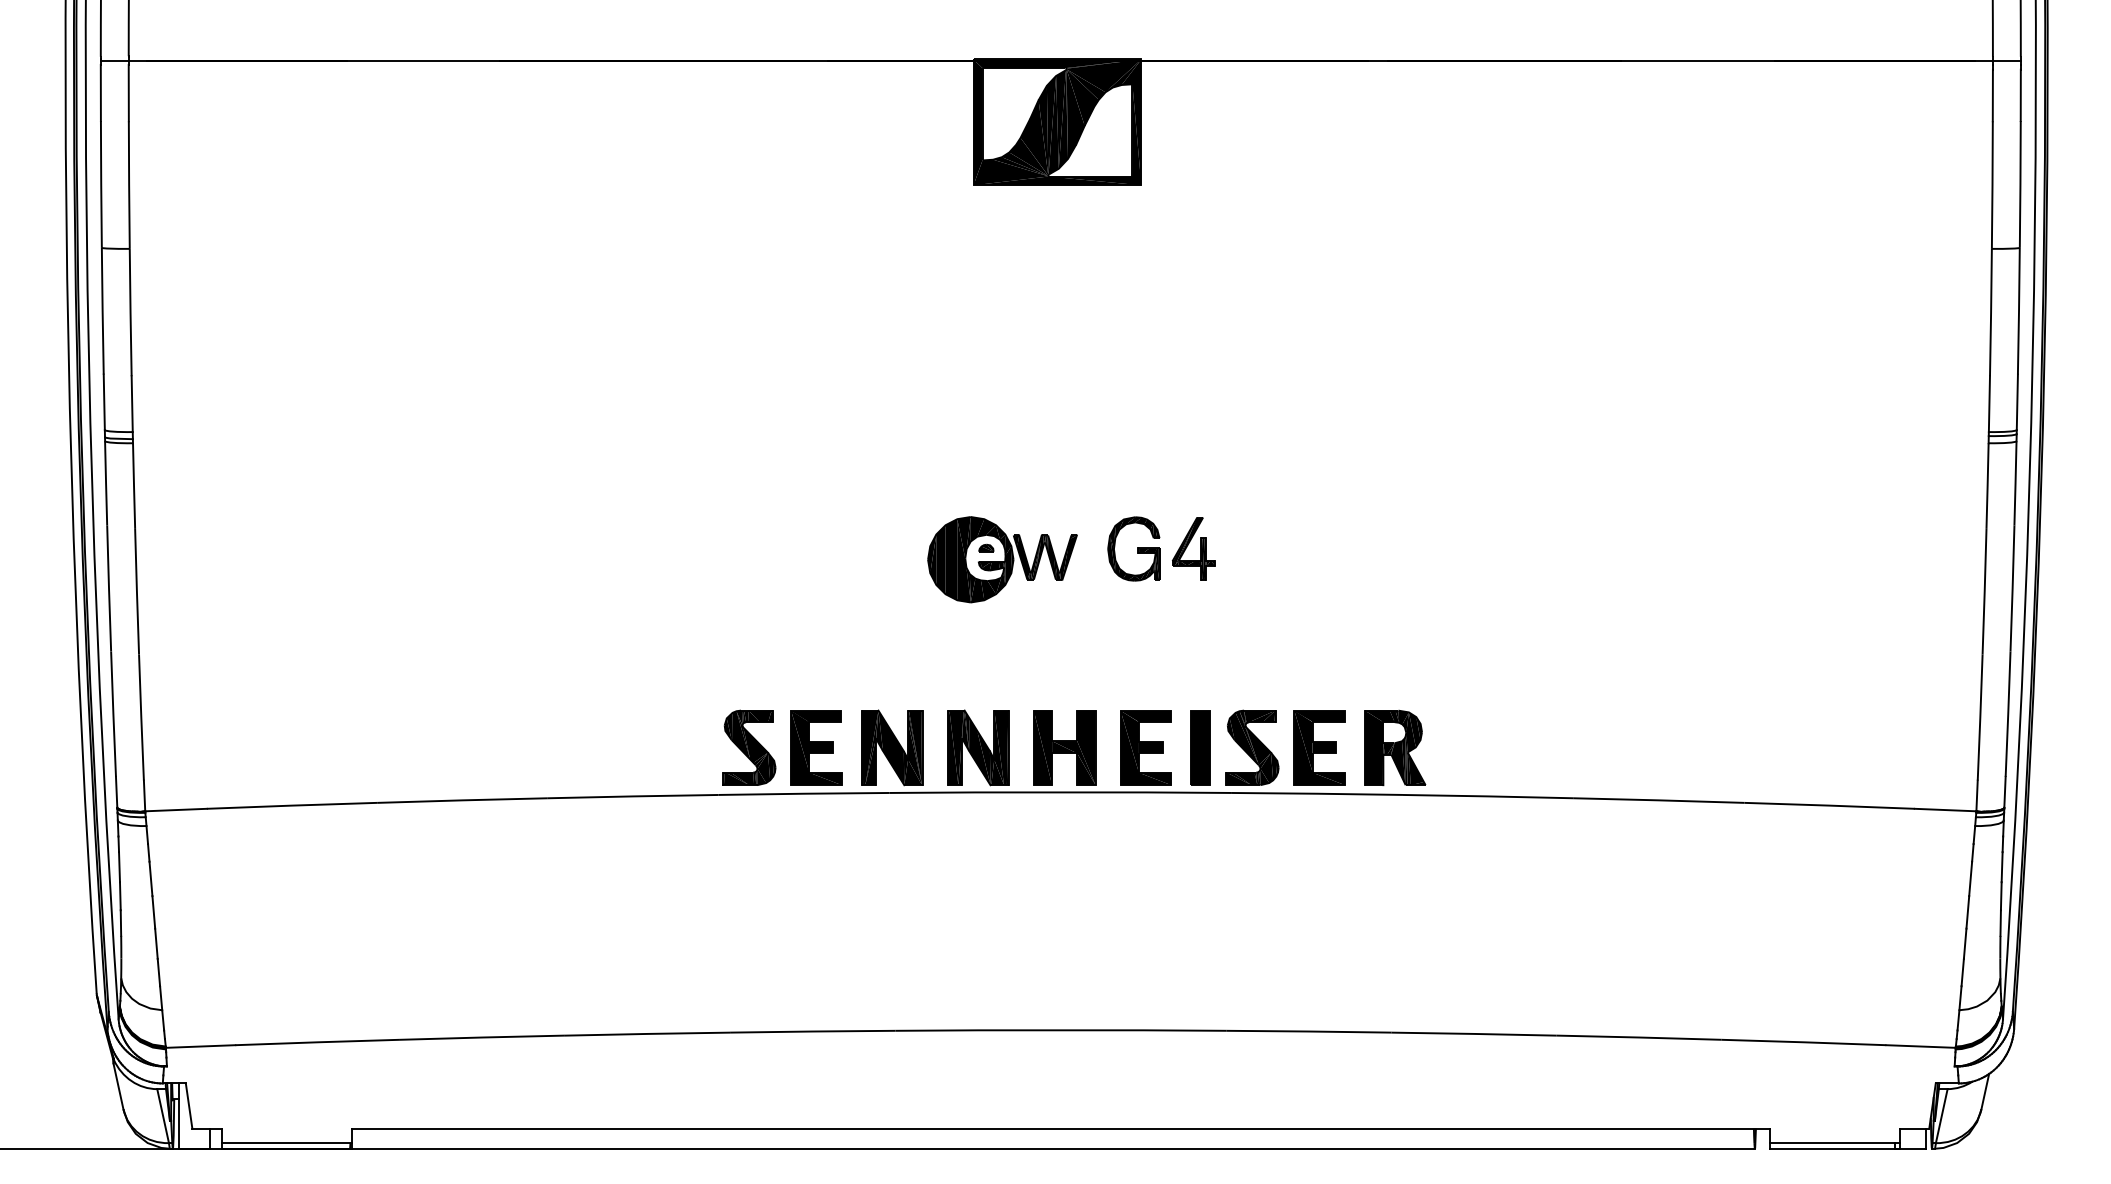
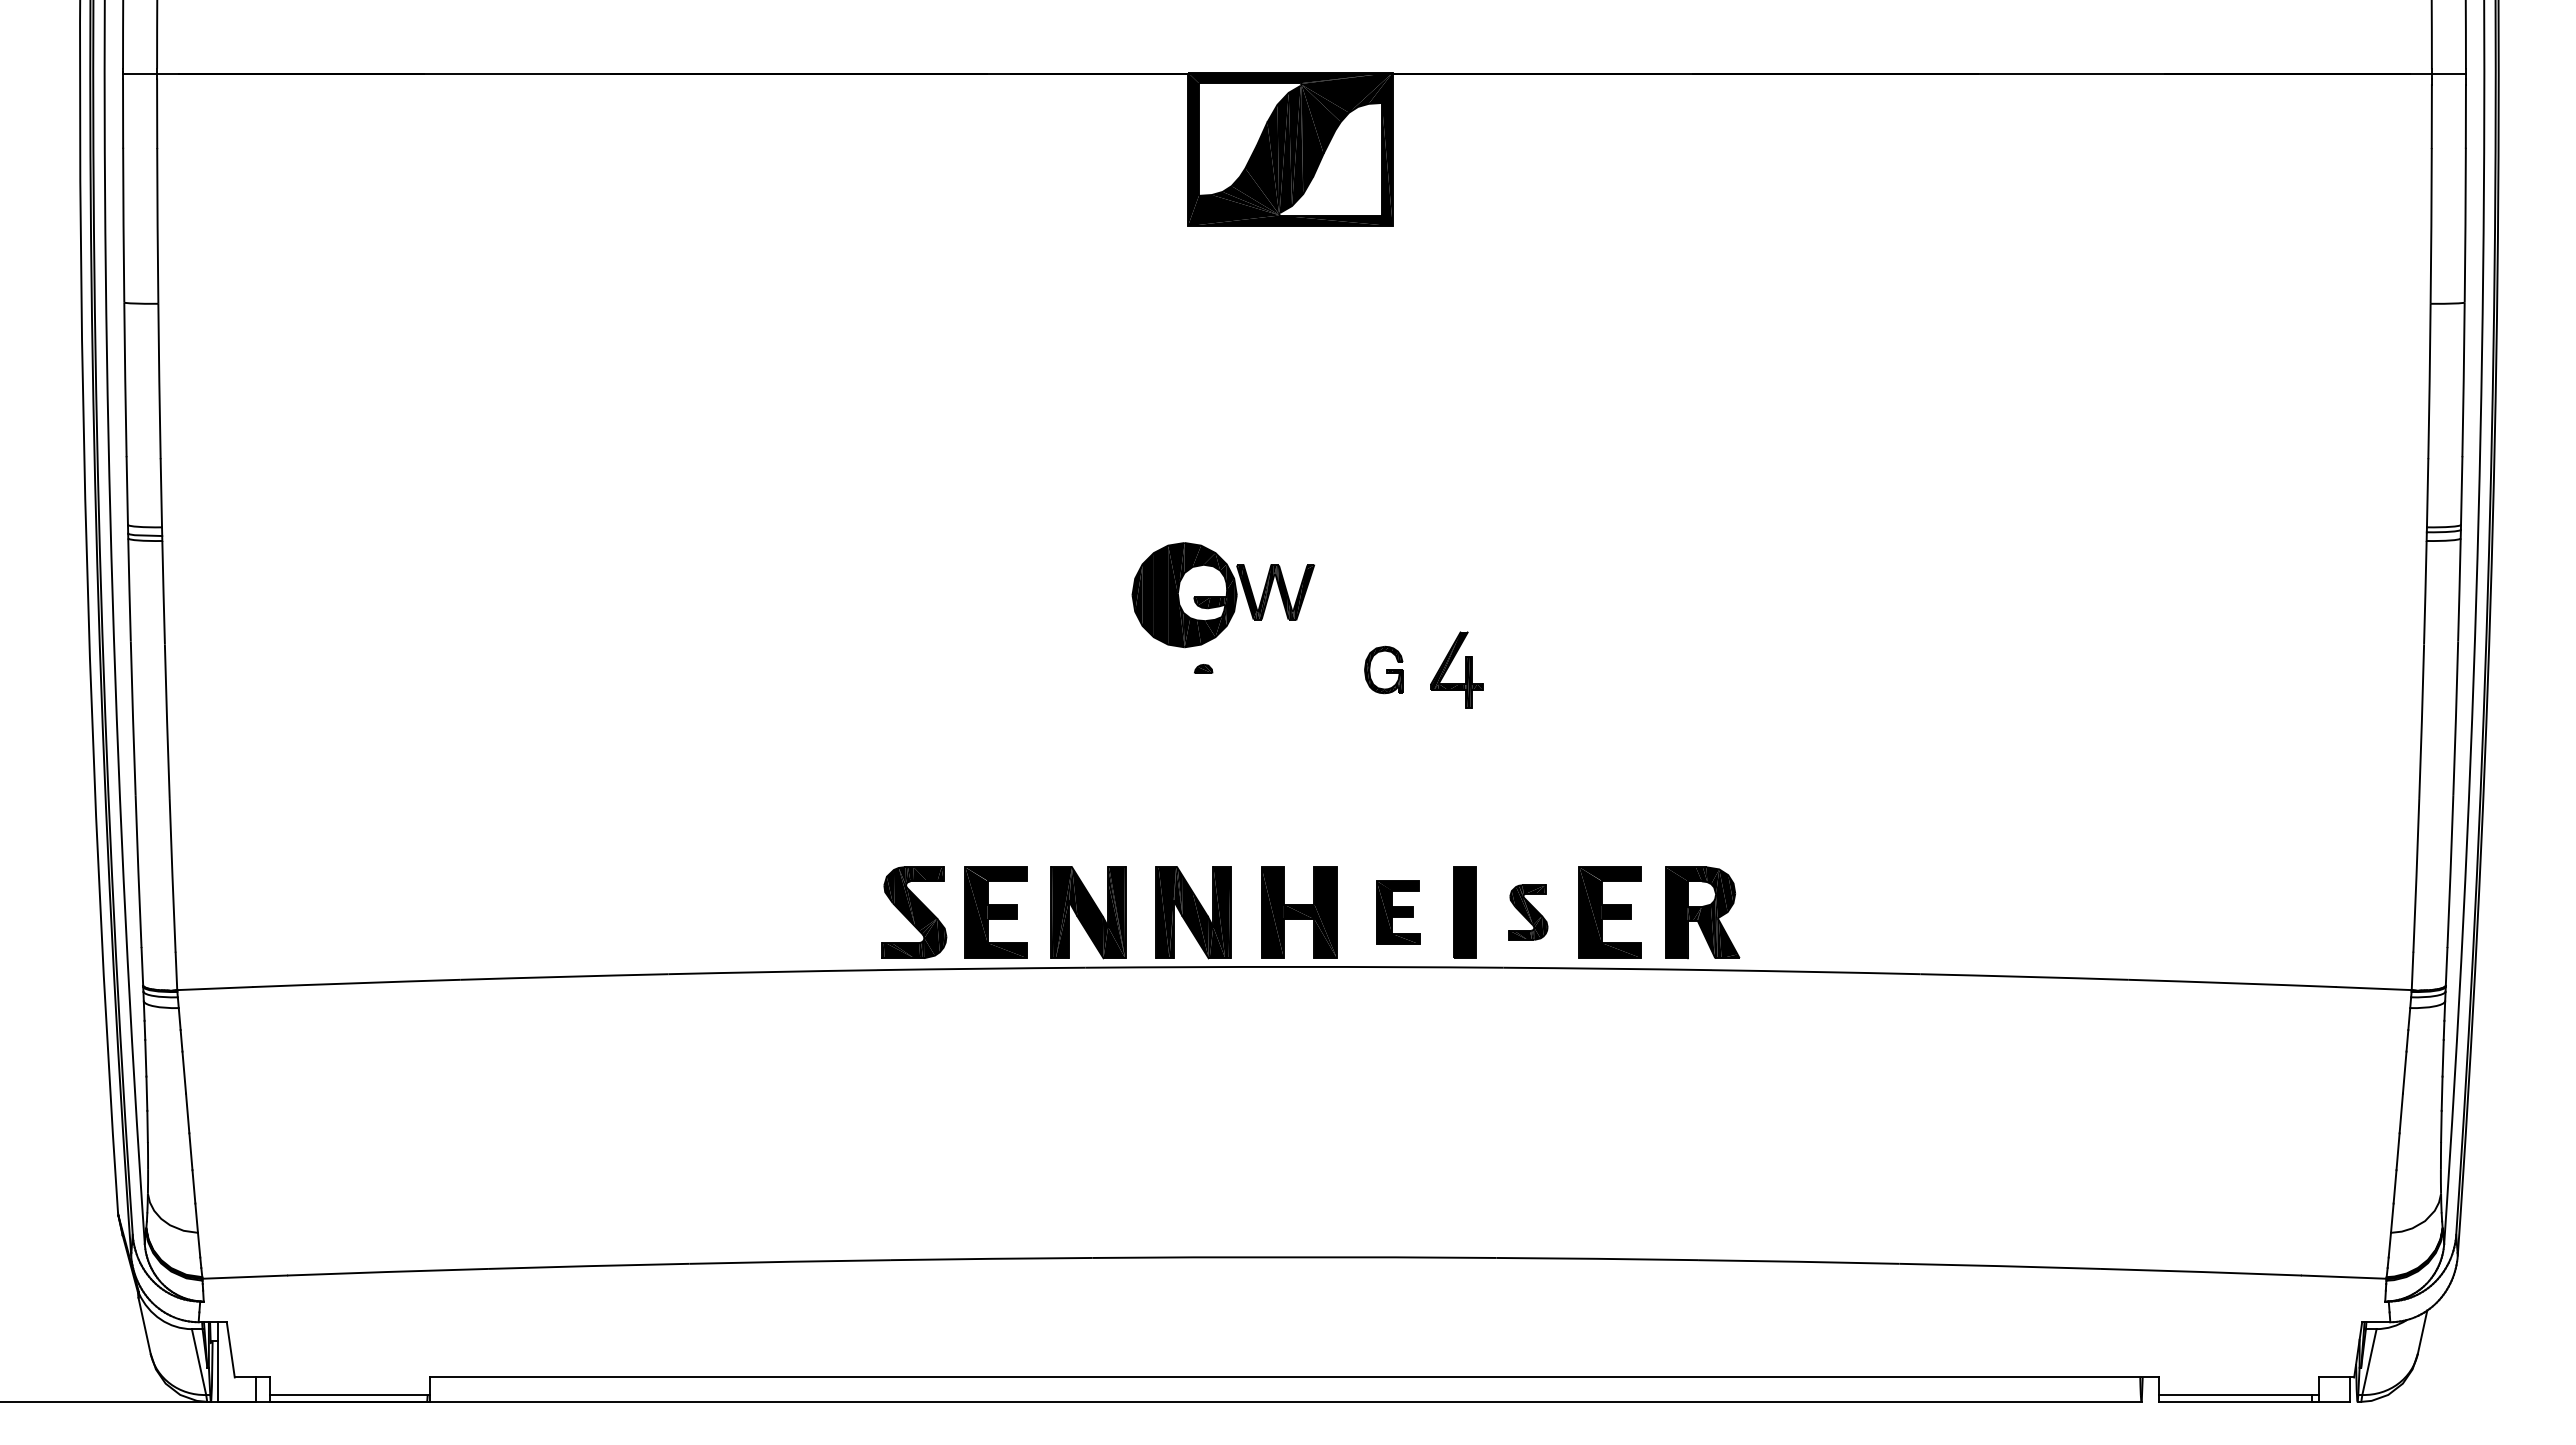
part: (1133, 548) -> (1383, 669), size x0.6
part: (1002, 560) -> (1223, 595), moved
part: (1145, 747) -> (1397, 912), size x0.7
part: (1252, 747) -> (1528, 912), size x0.6

